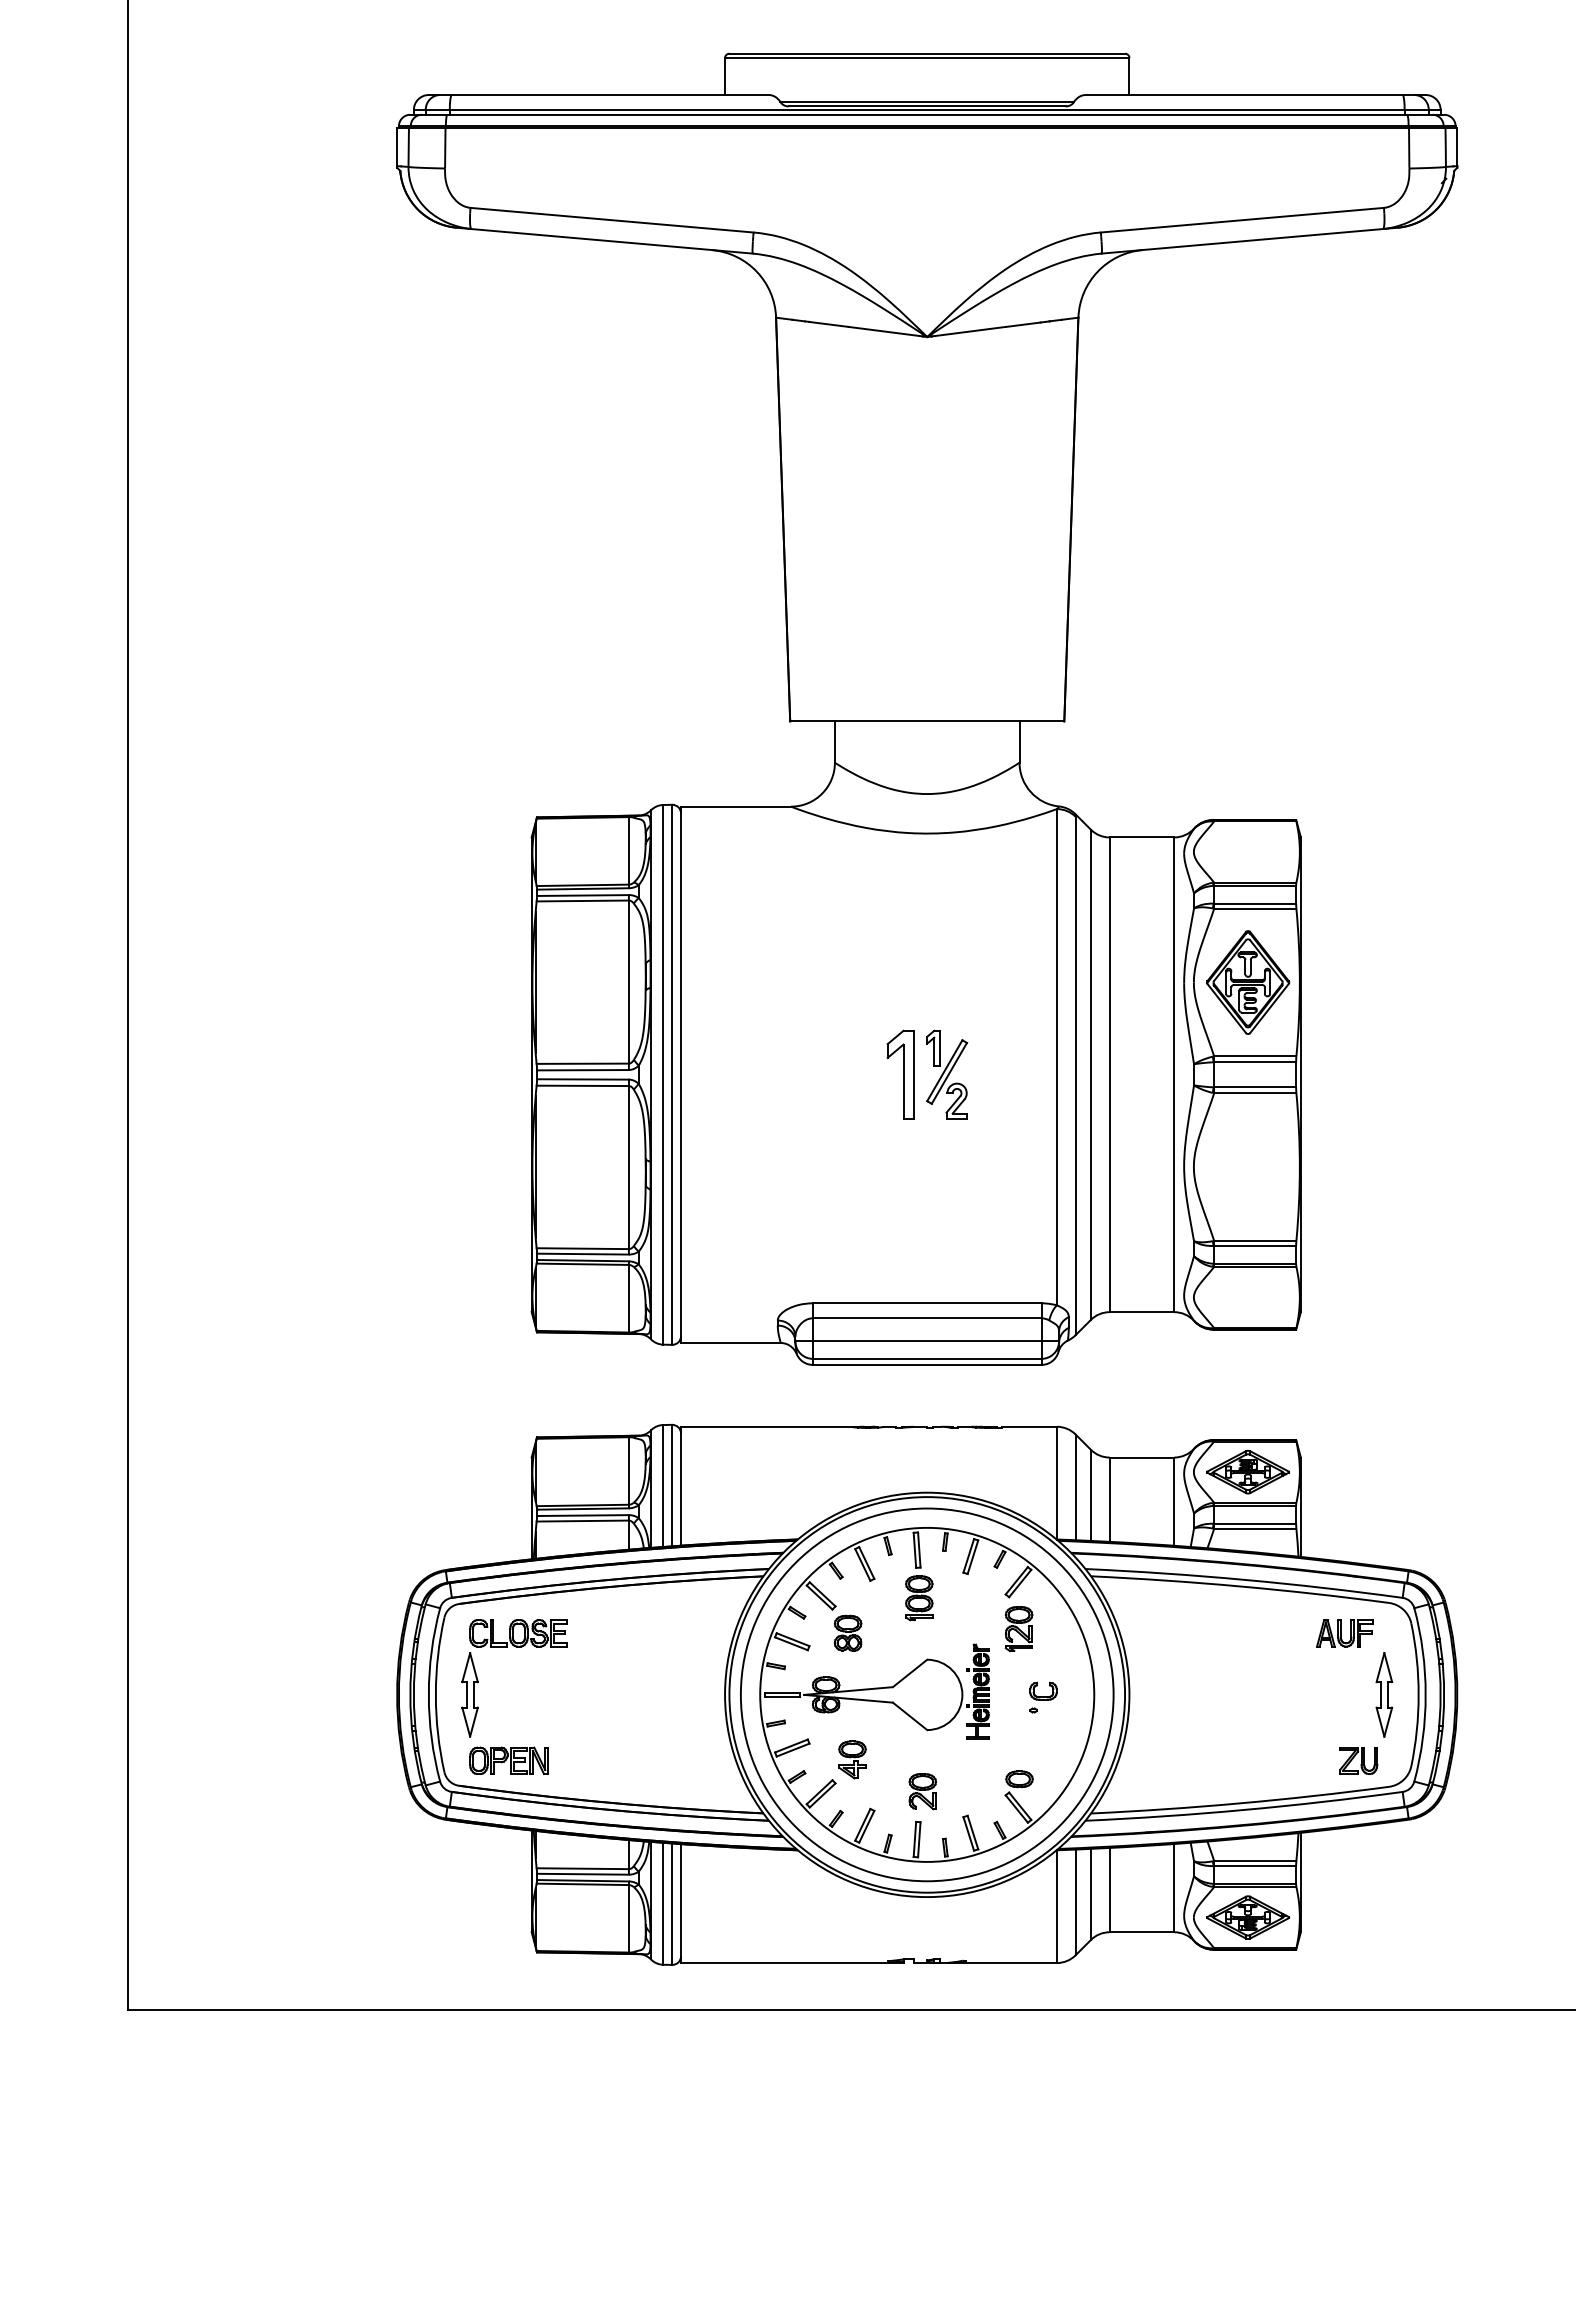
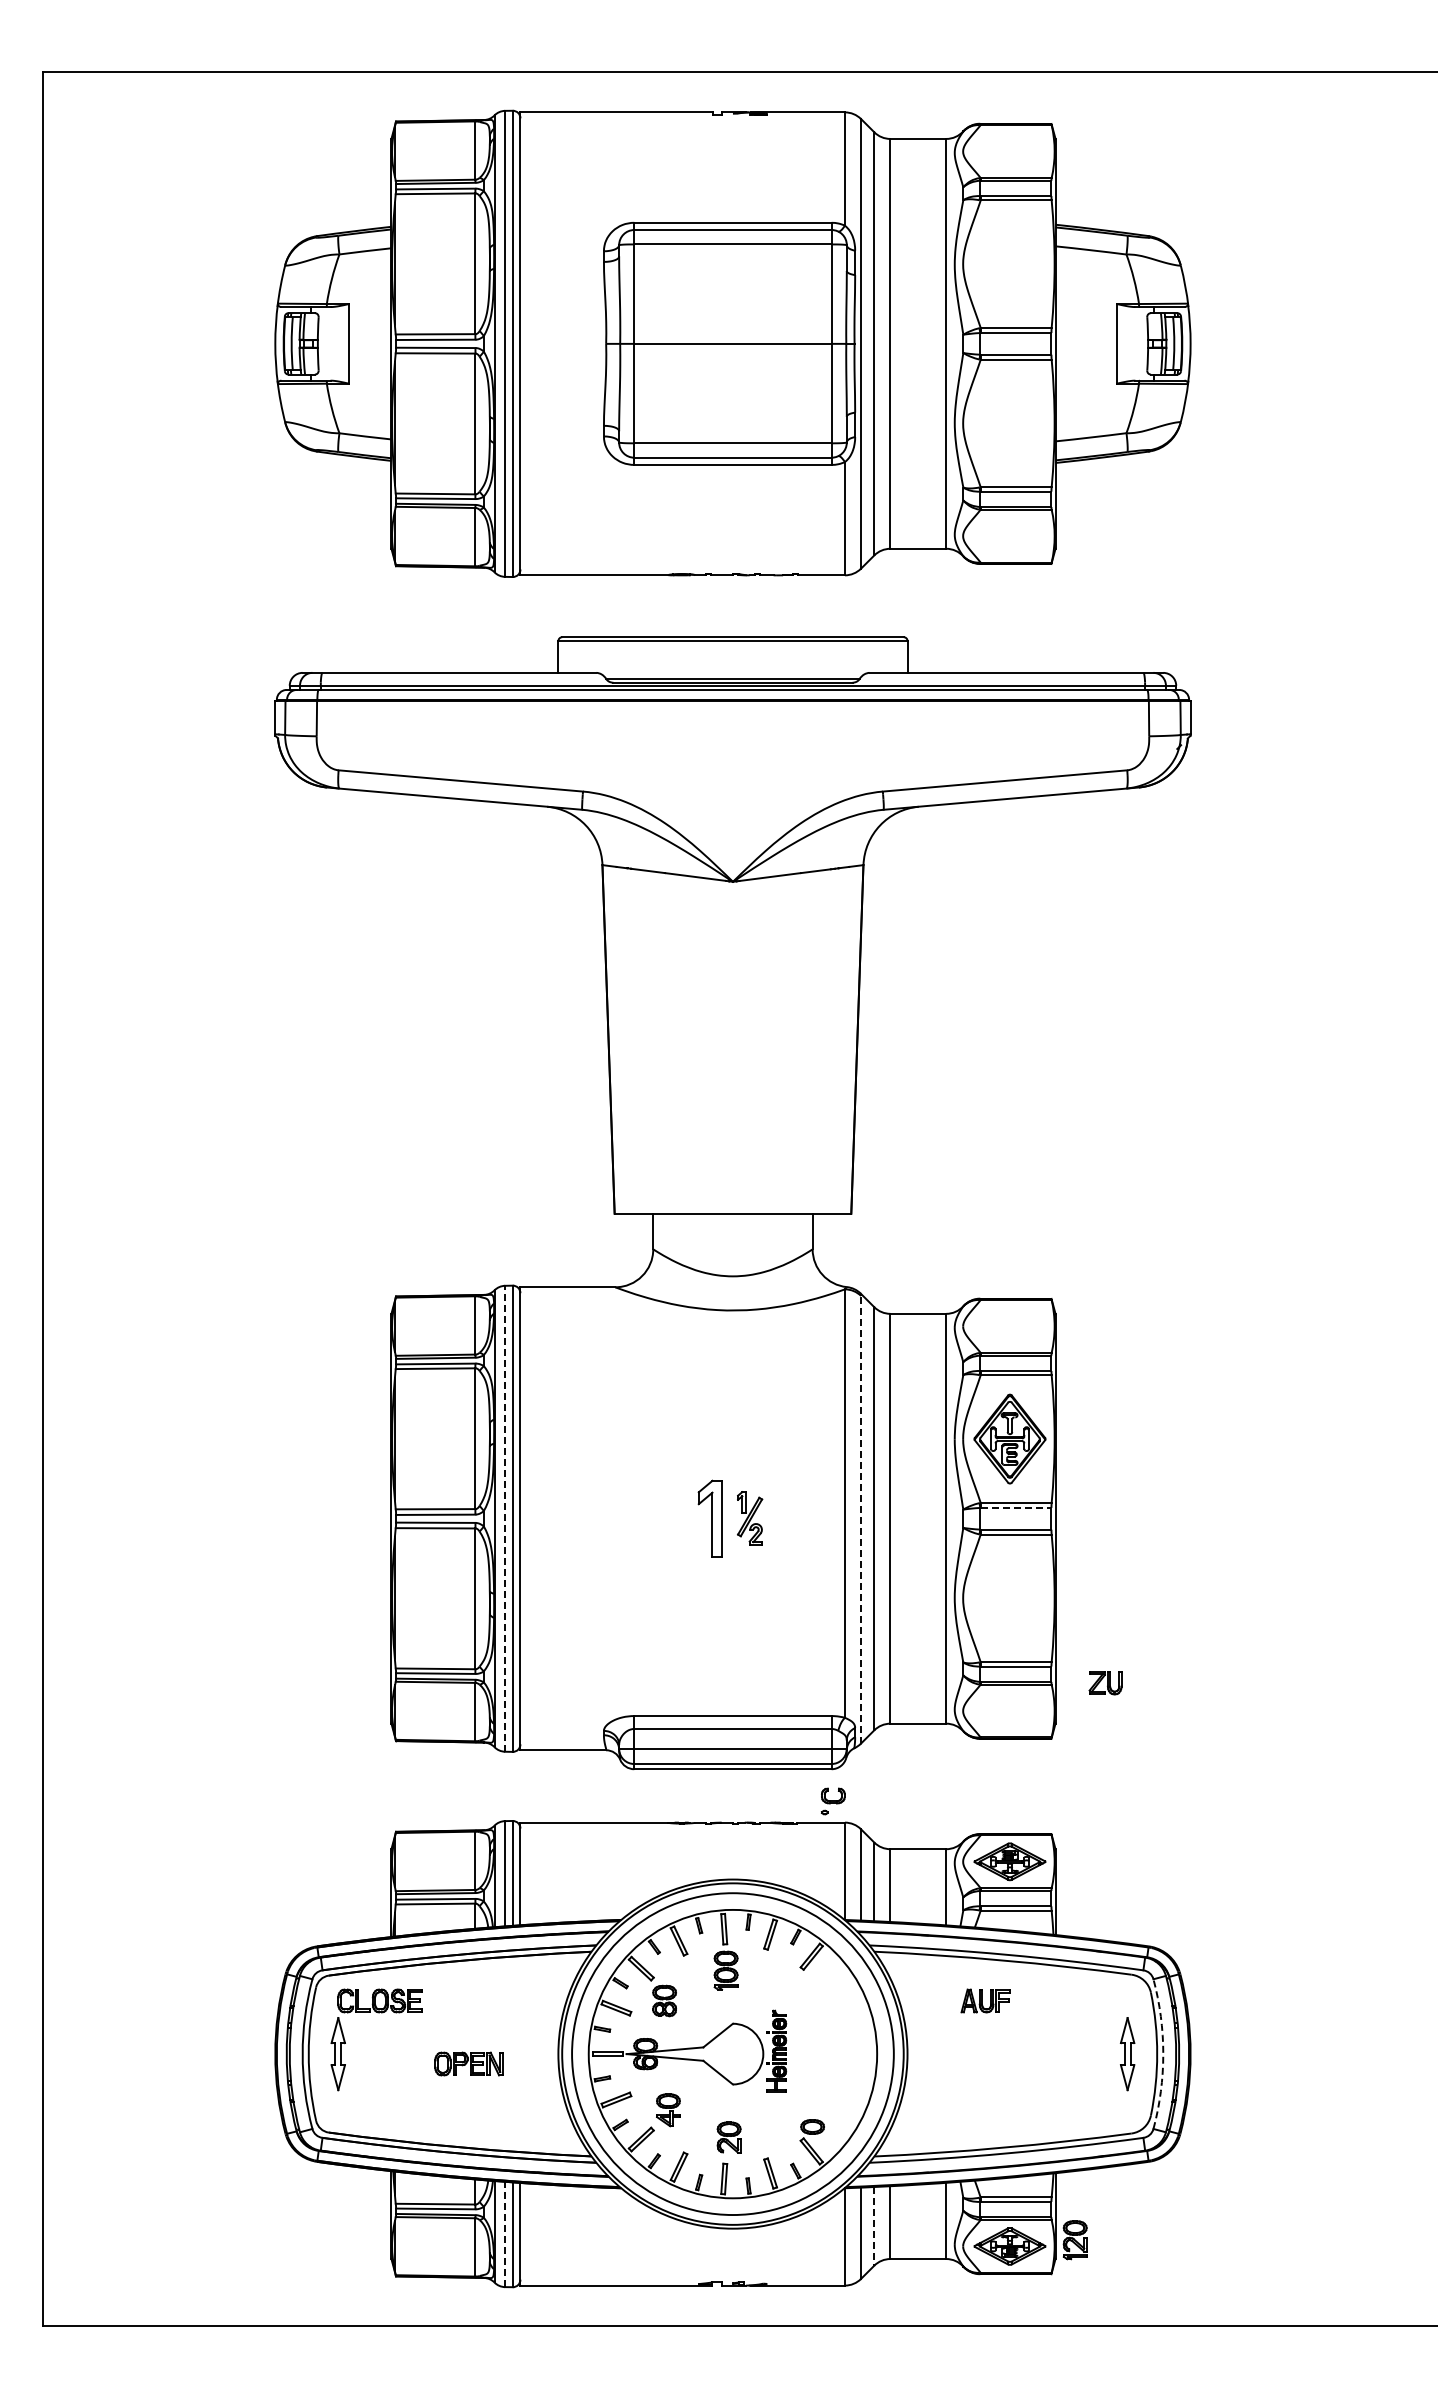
line: (1255, 1061) -> (1016, 1507), solid -> dashed
line: (663, 1074) -> (505, 1518), solid -> dashed
part: (946, 1074) -> (749, 1518), size x0.7
line: (1076, 1075) -> (861, 1519), solid -> dashed
part: (1018, 1629) -> (1074, 2240), moved
part: (1344, 1632) -> (985, 2000), moved
arc: (1425, 1695) -> (1163, 2054), solid -> dashed
part: (1043, 1697) -> (833, 1801), moved
part: (508, 1760) -> (468, 2063), moved
part: (1358, 1761) -> (1105, 1683), moved
line: (1091, 1894) -> (874, 2226), solid -> dashed
line: (663, 1903) -> (505, 2234), solid -> dashed

